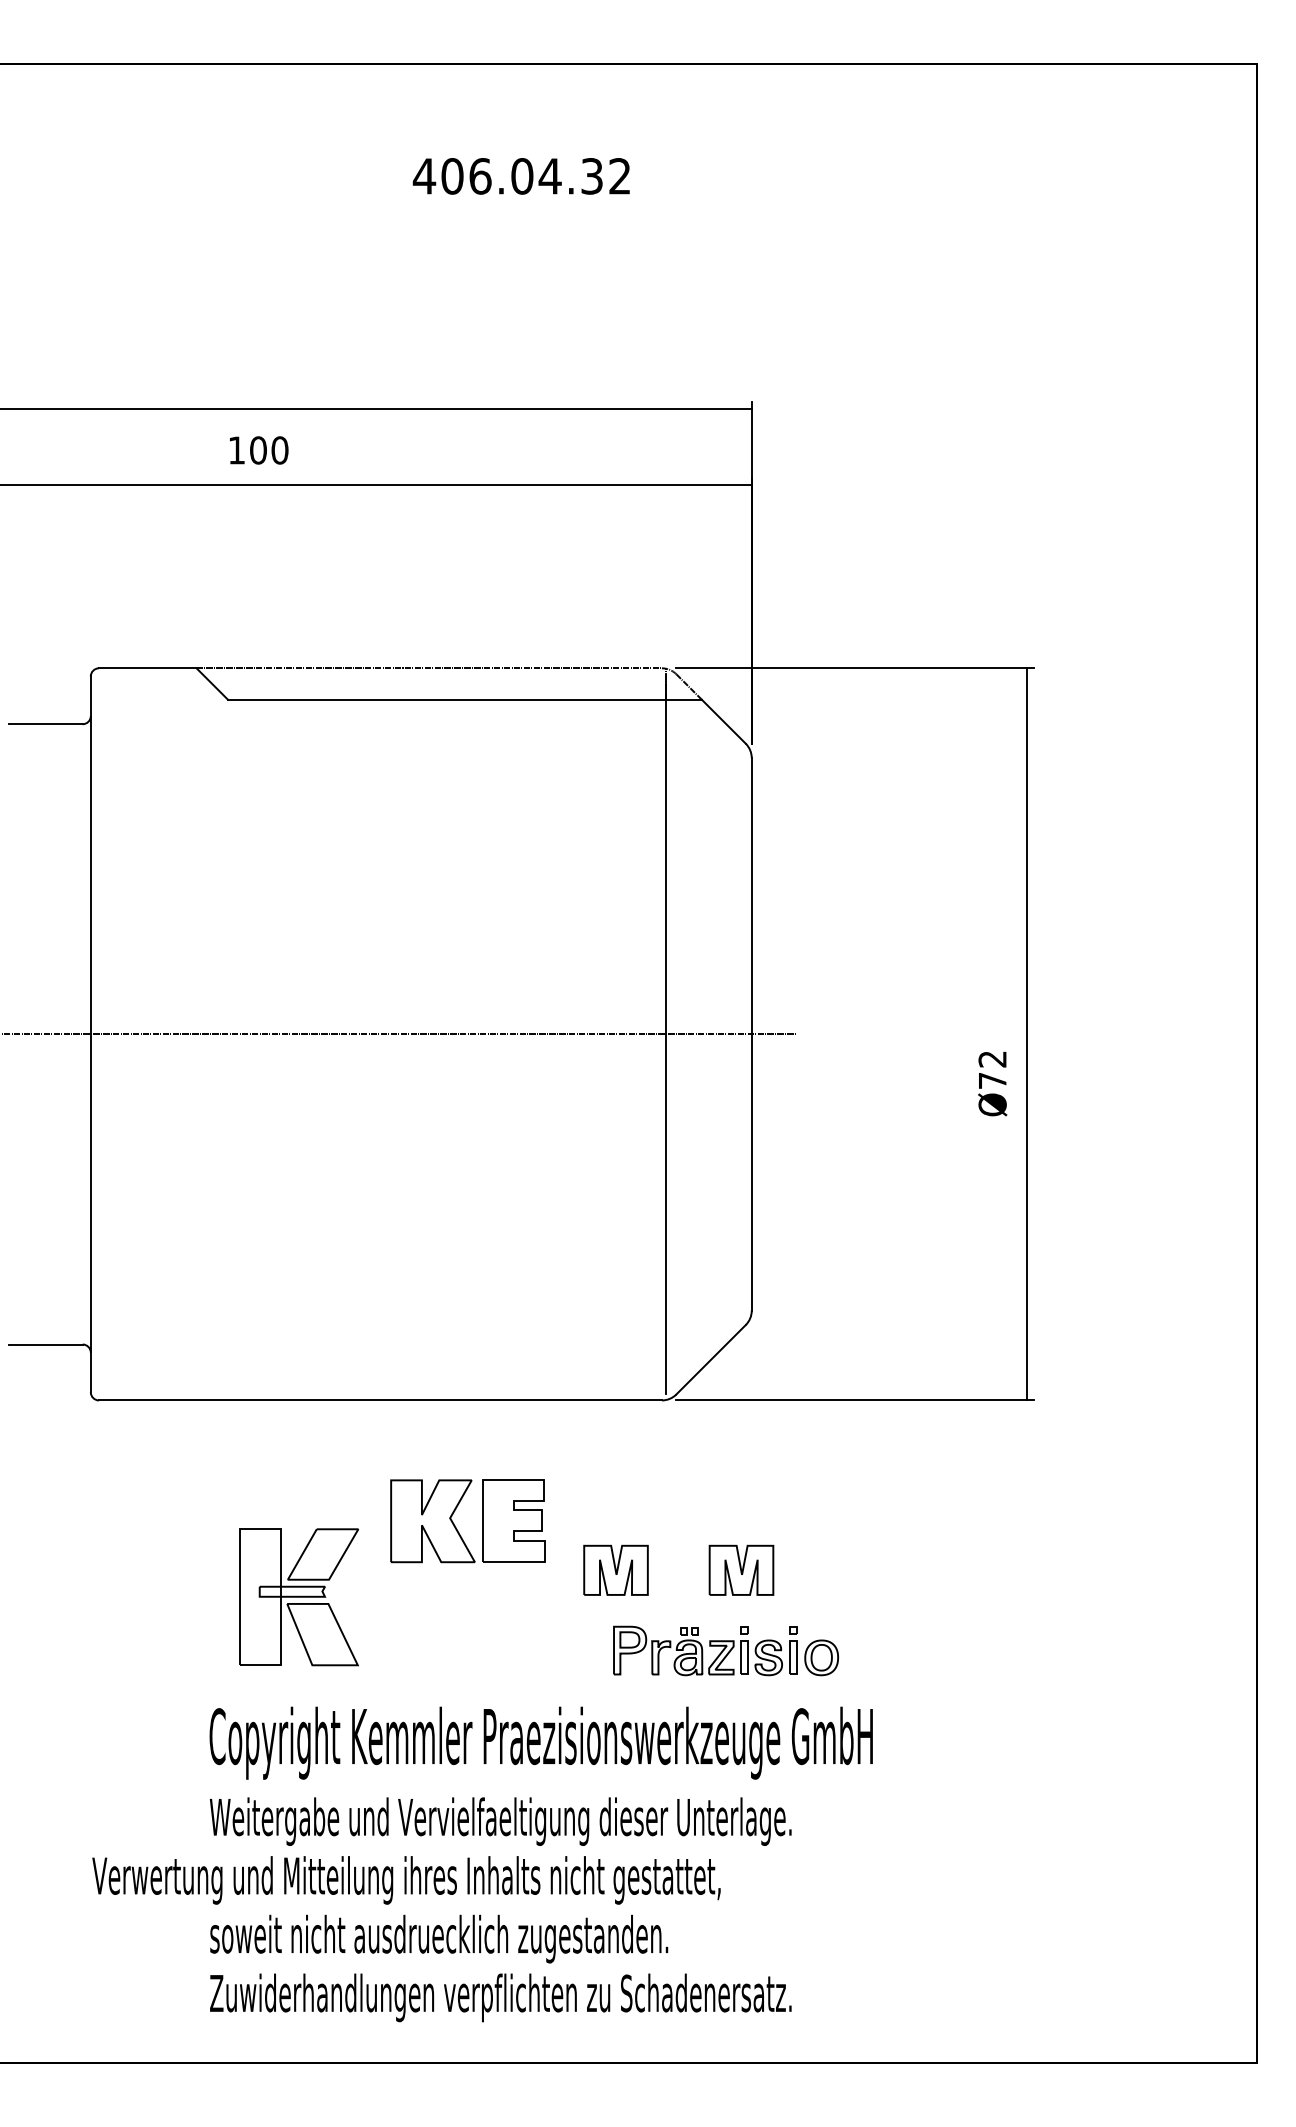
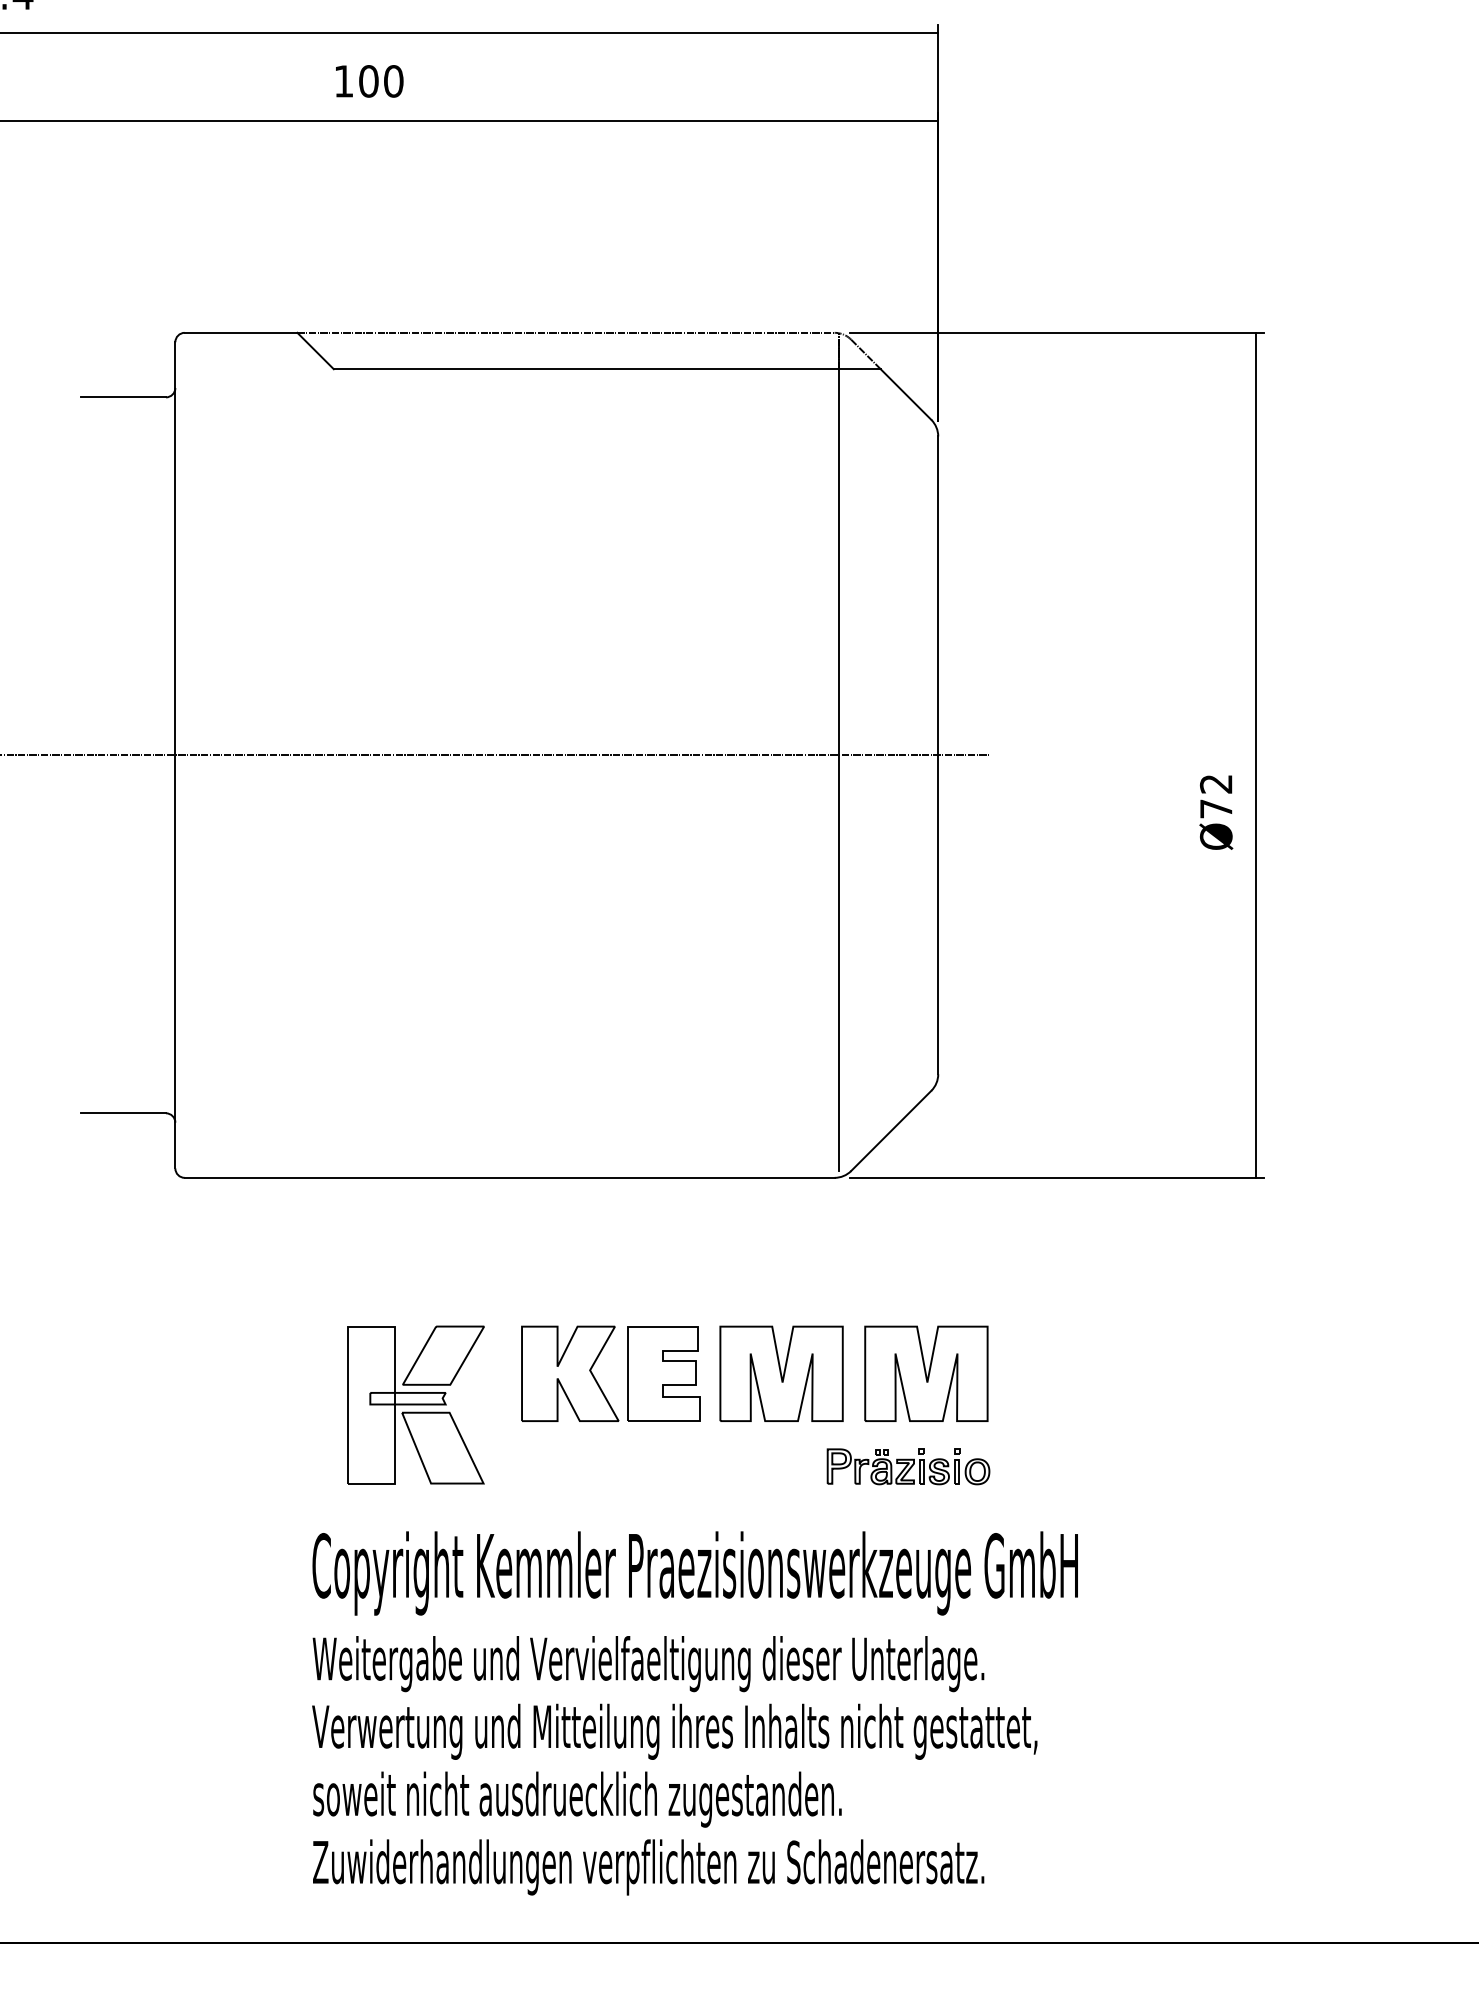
part: (456, 1527) -> (597, 1381), moved
part: (615, 1570) -> (780, 1374), size x1.67
part: (741, 1570) -> (926, 1374), size x1.67
part: (725, 1650) -> (907, 1466), size x0.62
text: (406, 1880) -> (674, 1731), moved

